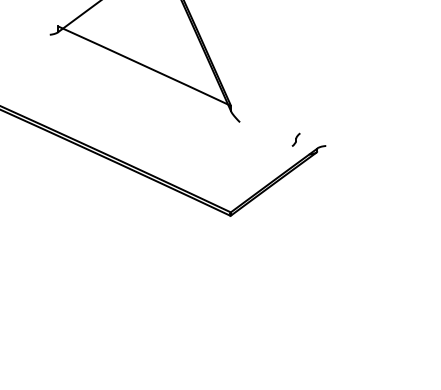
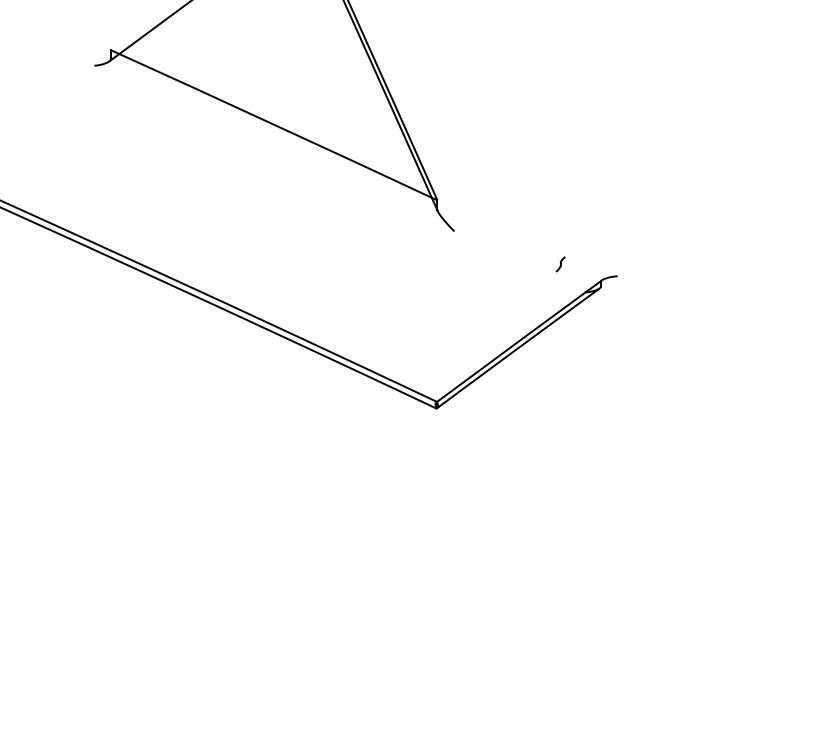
part: (295, 139) -> (559, 263), size x0.6

